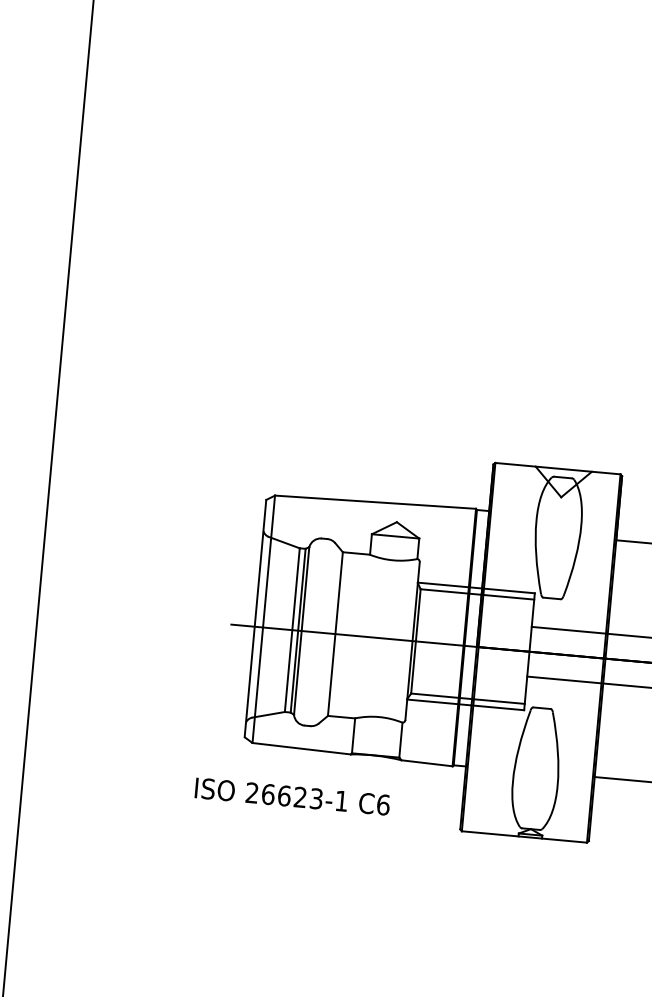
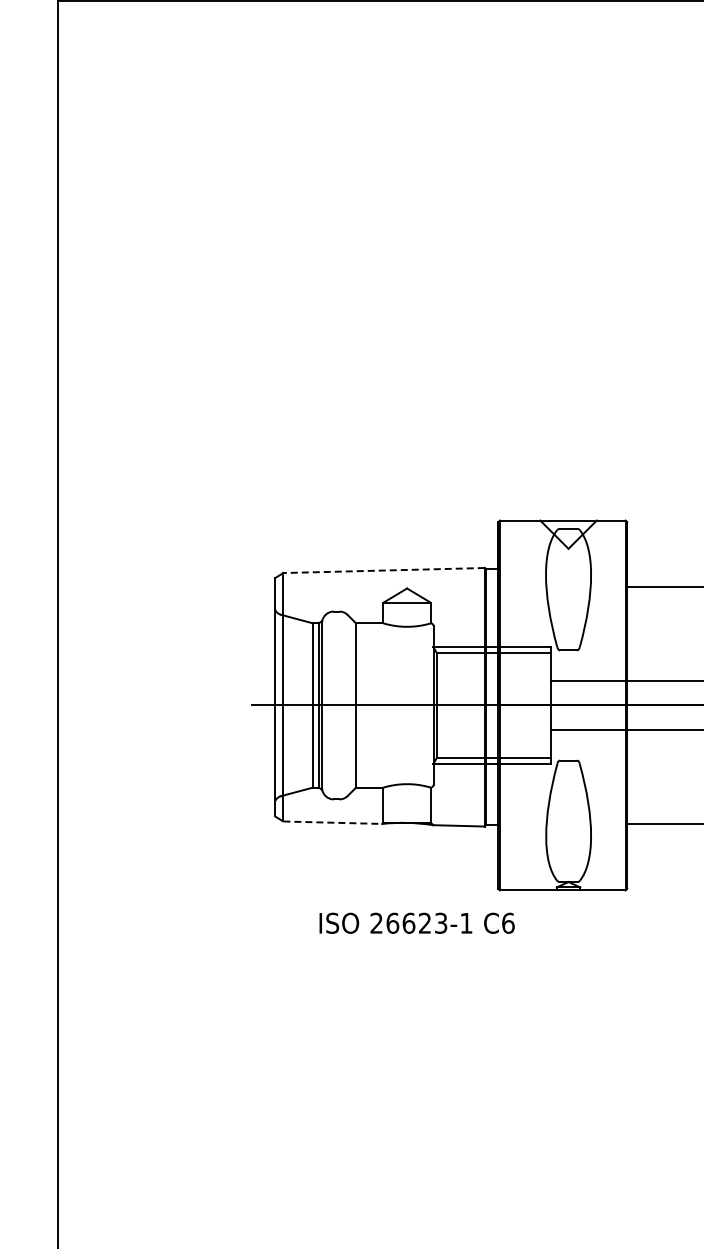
line: (375, 502) -> (384, 570), solid -> dashed
line: (302, 748) -> (333, 822), solid -> dashed
text: (292, 795) -> (416, 922), moved

